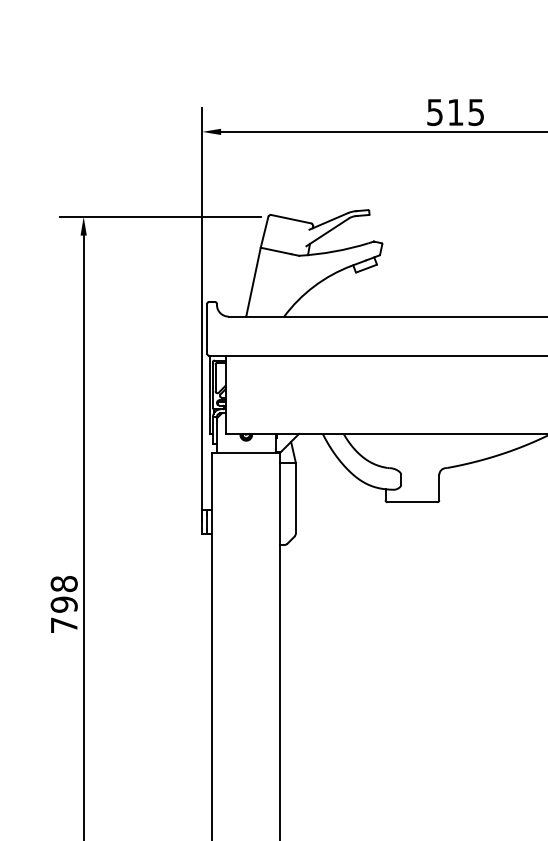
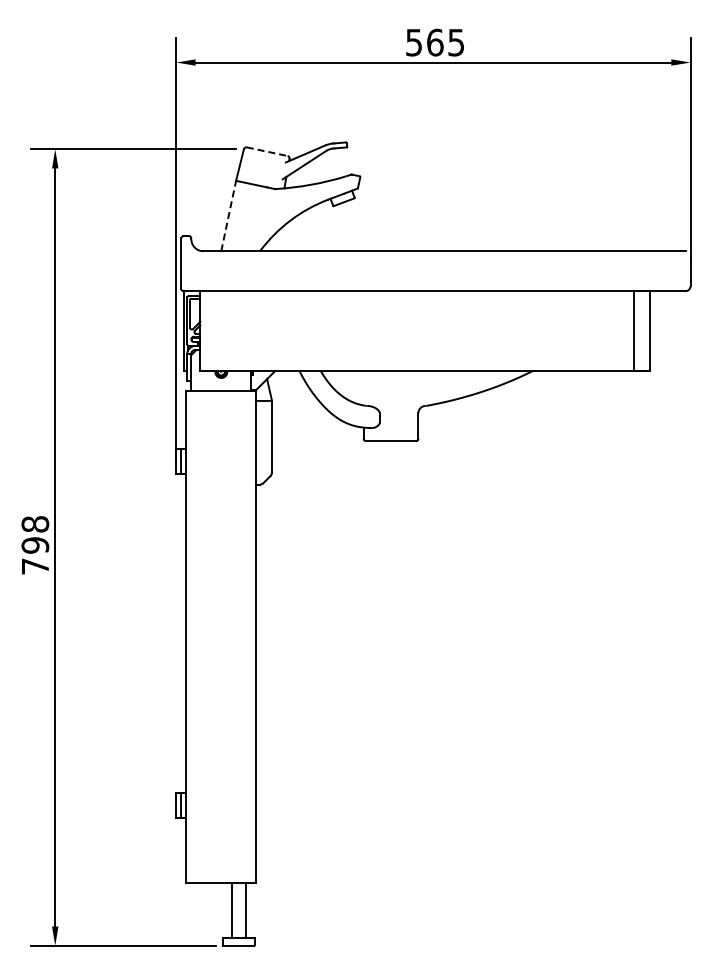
text: (455, 112) -> (435, 42), 515 -> 565
line: (291, 218) -> (267, 151), solid -> dashed
line: (253, 282) -> (228, 216), solid -> dashed

